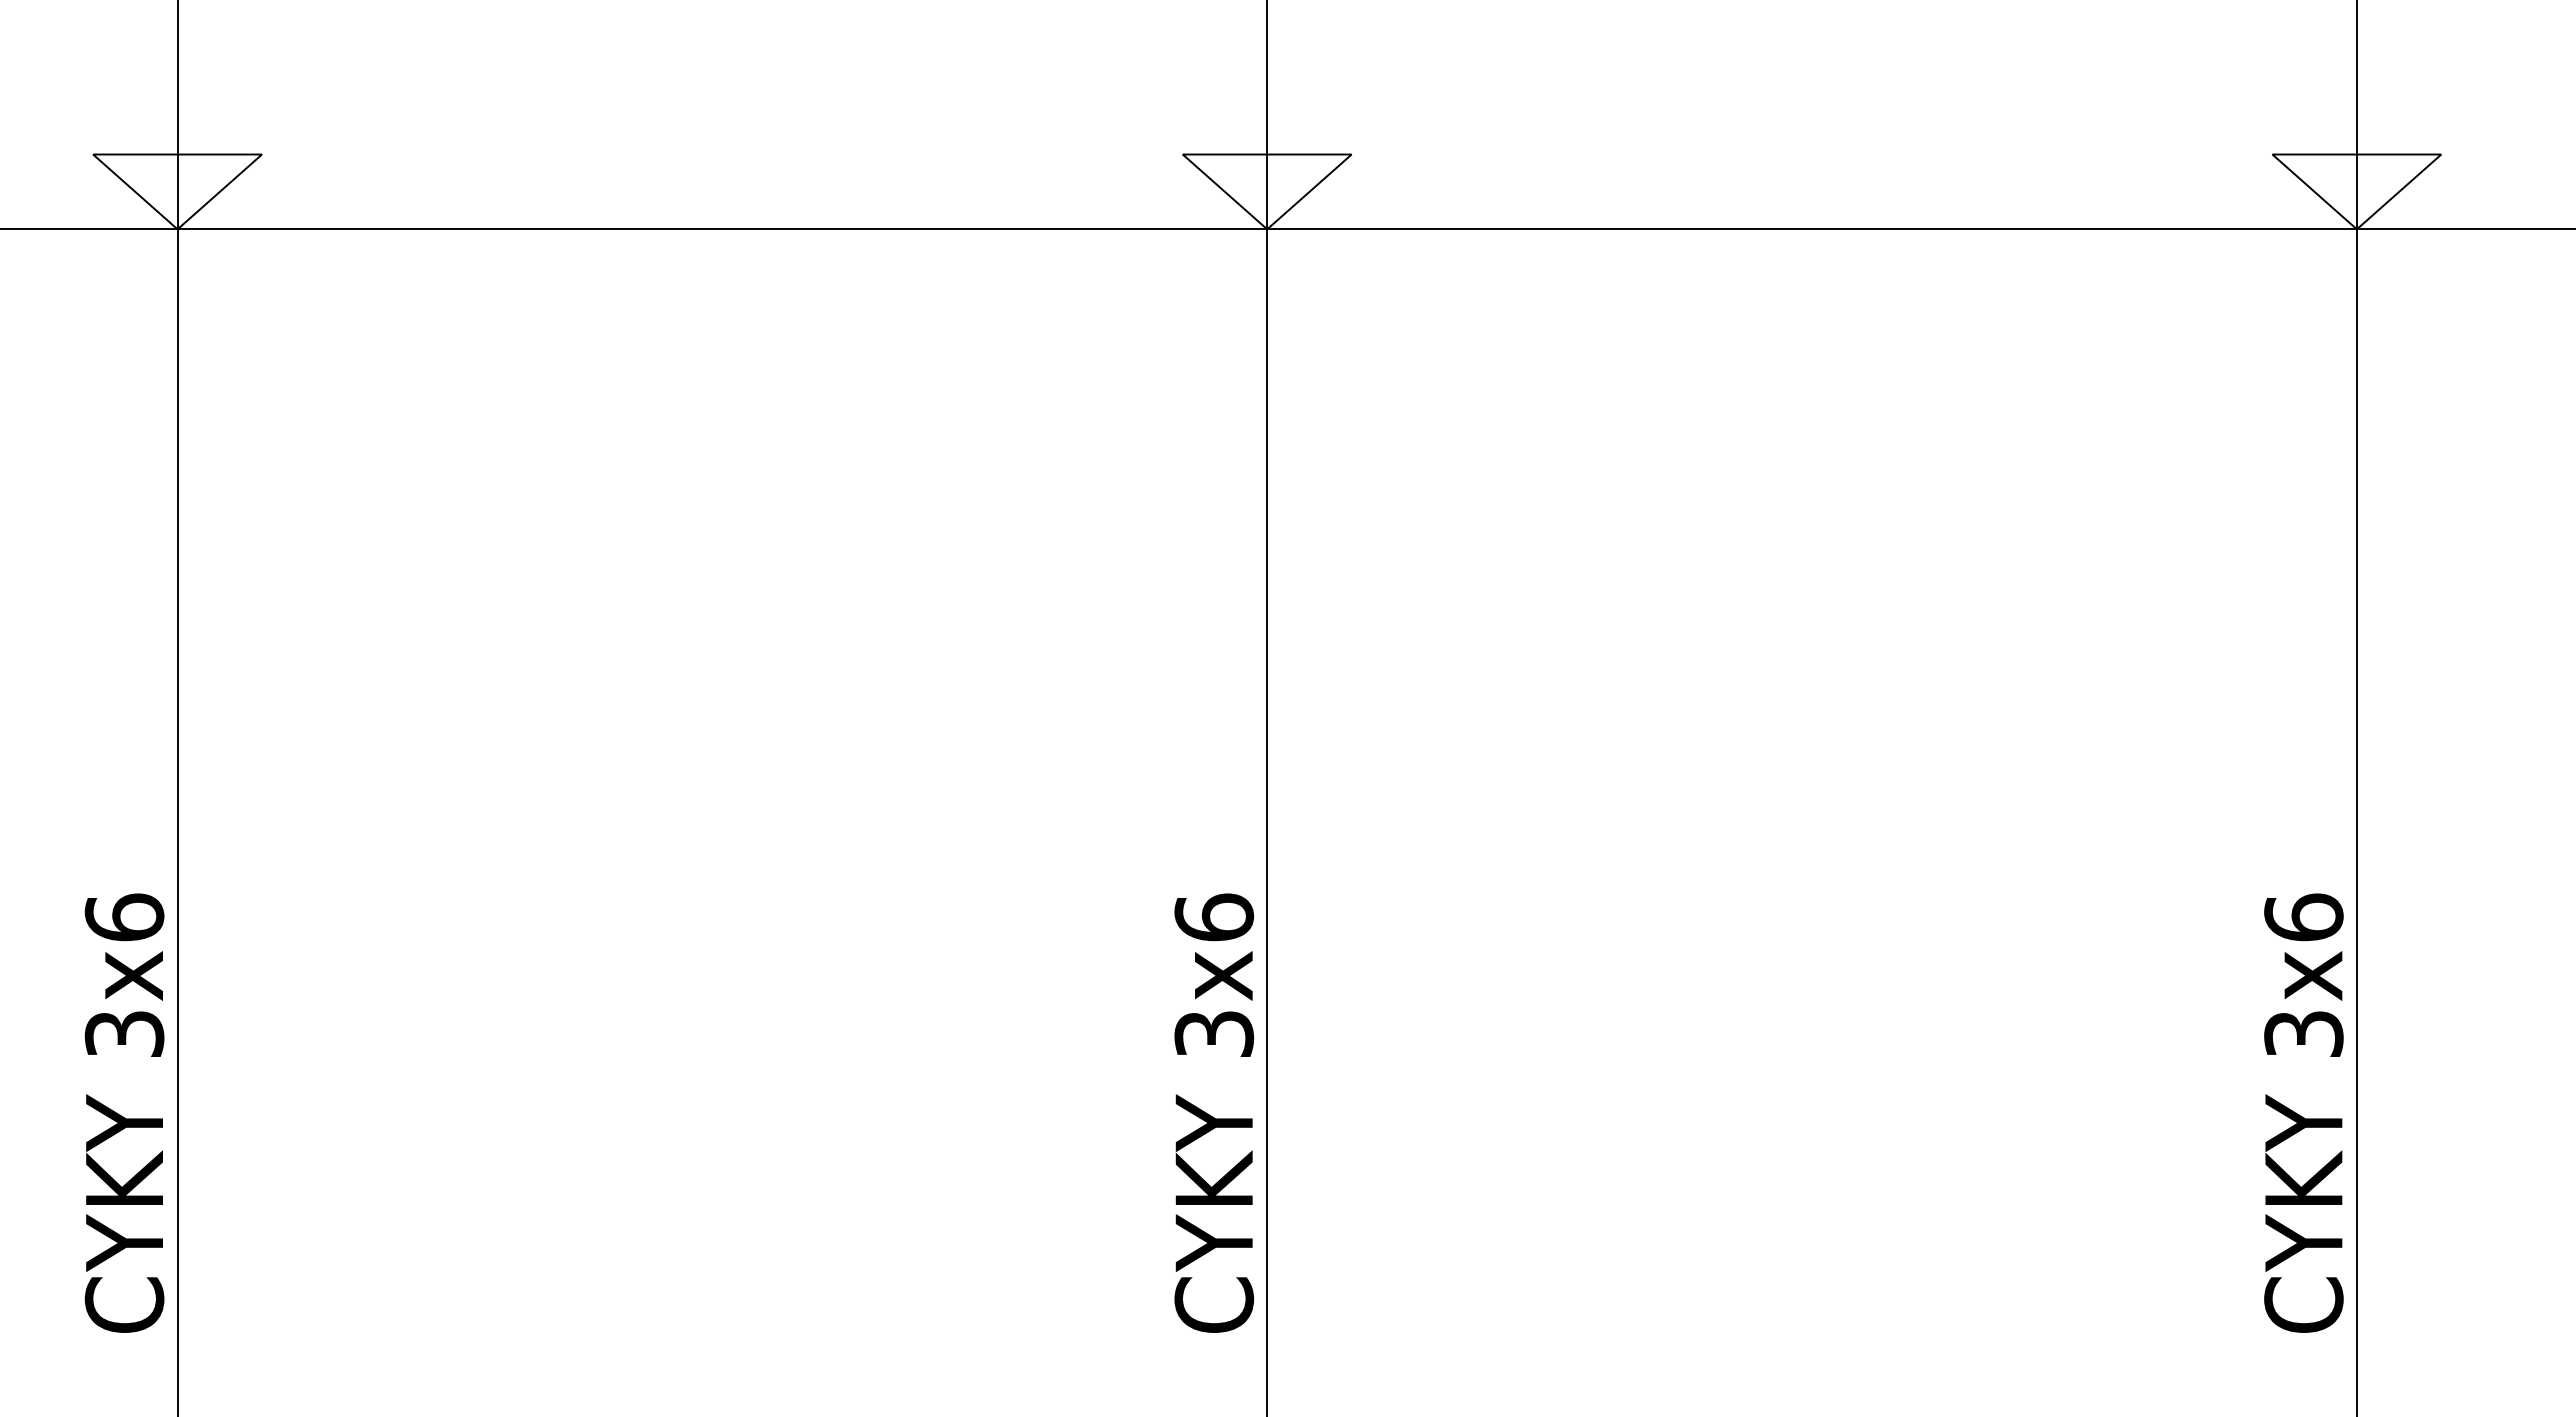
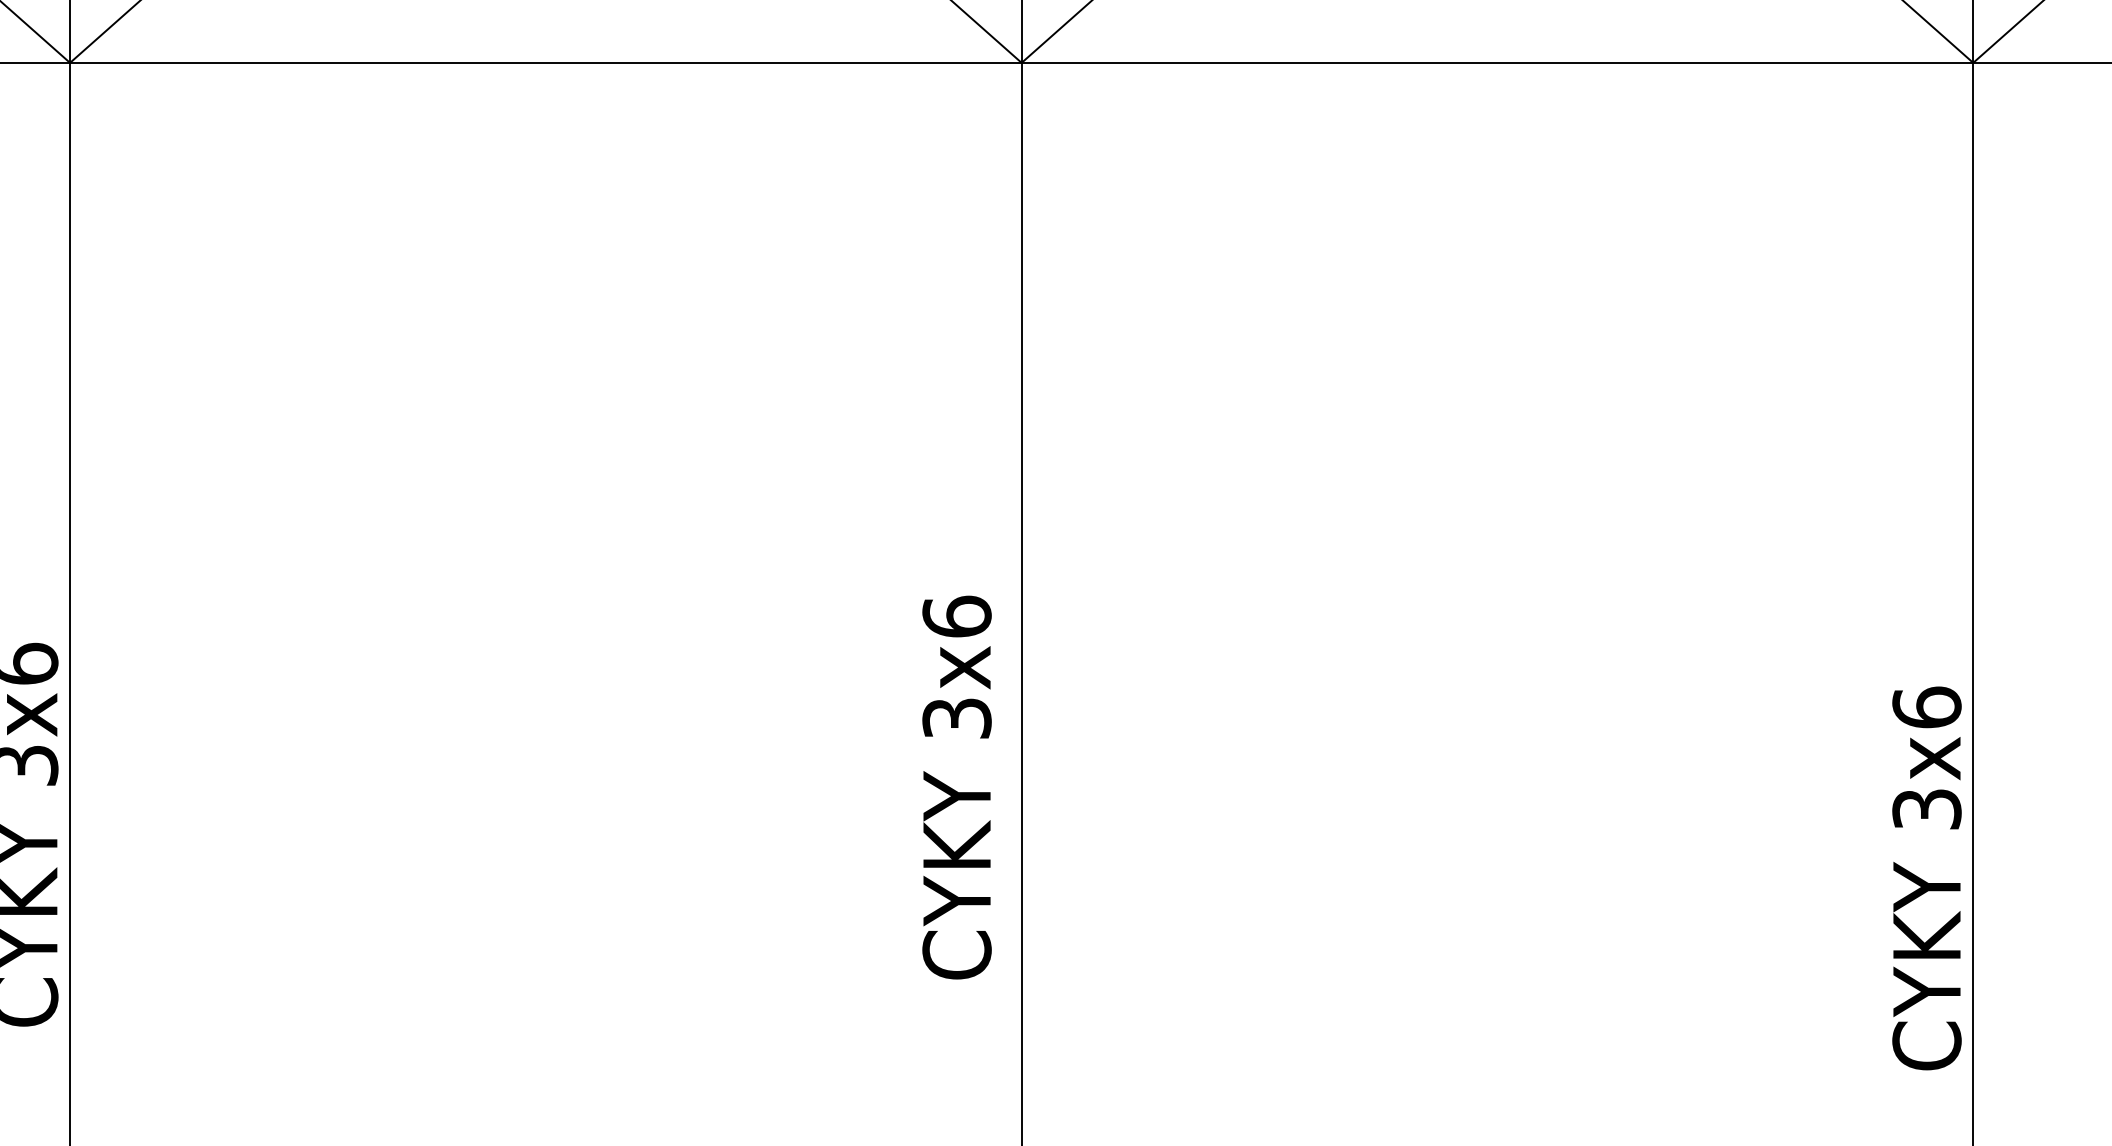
text: (1214, 1112) -> (957, 786), moved
text: (2303, 1112) -> (1926, 877), moved

